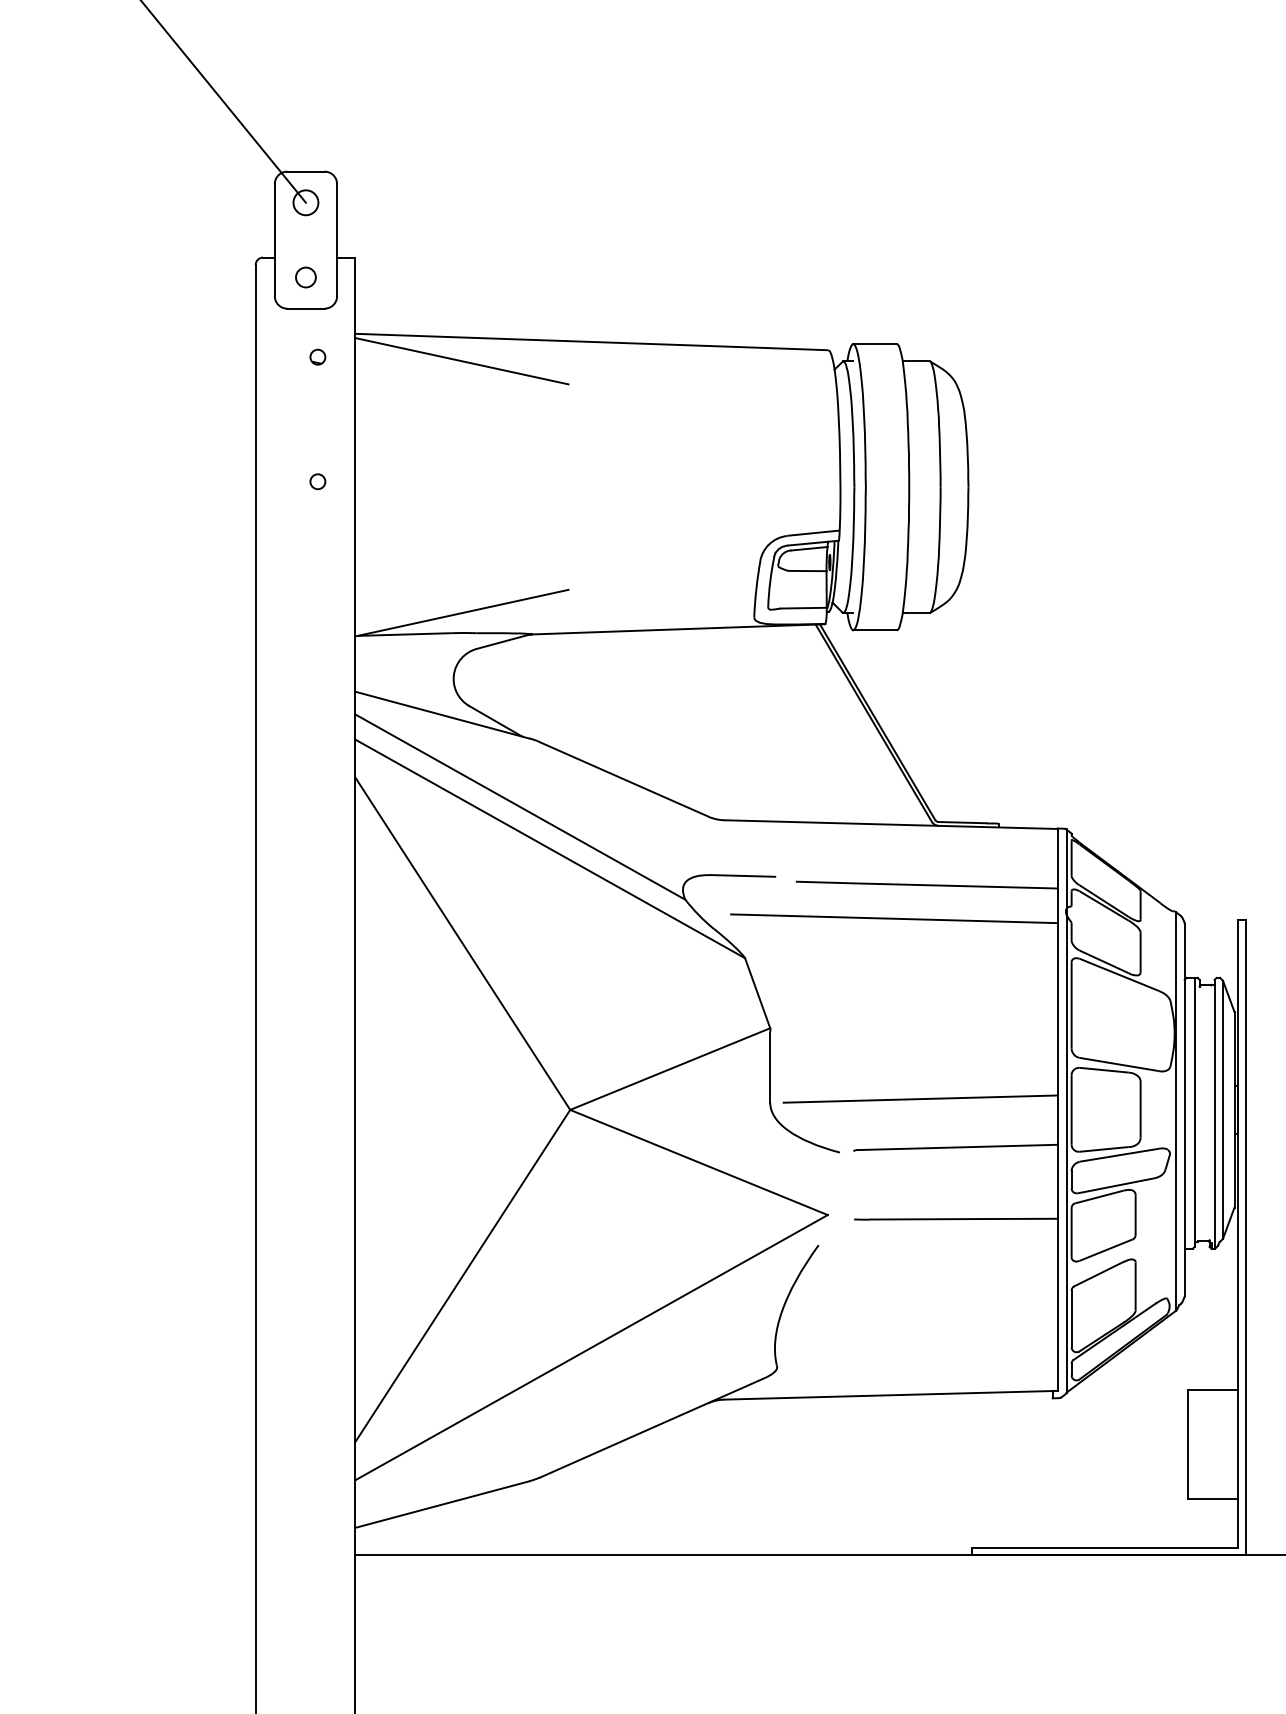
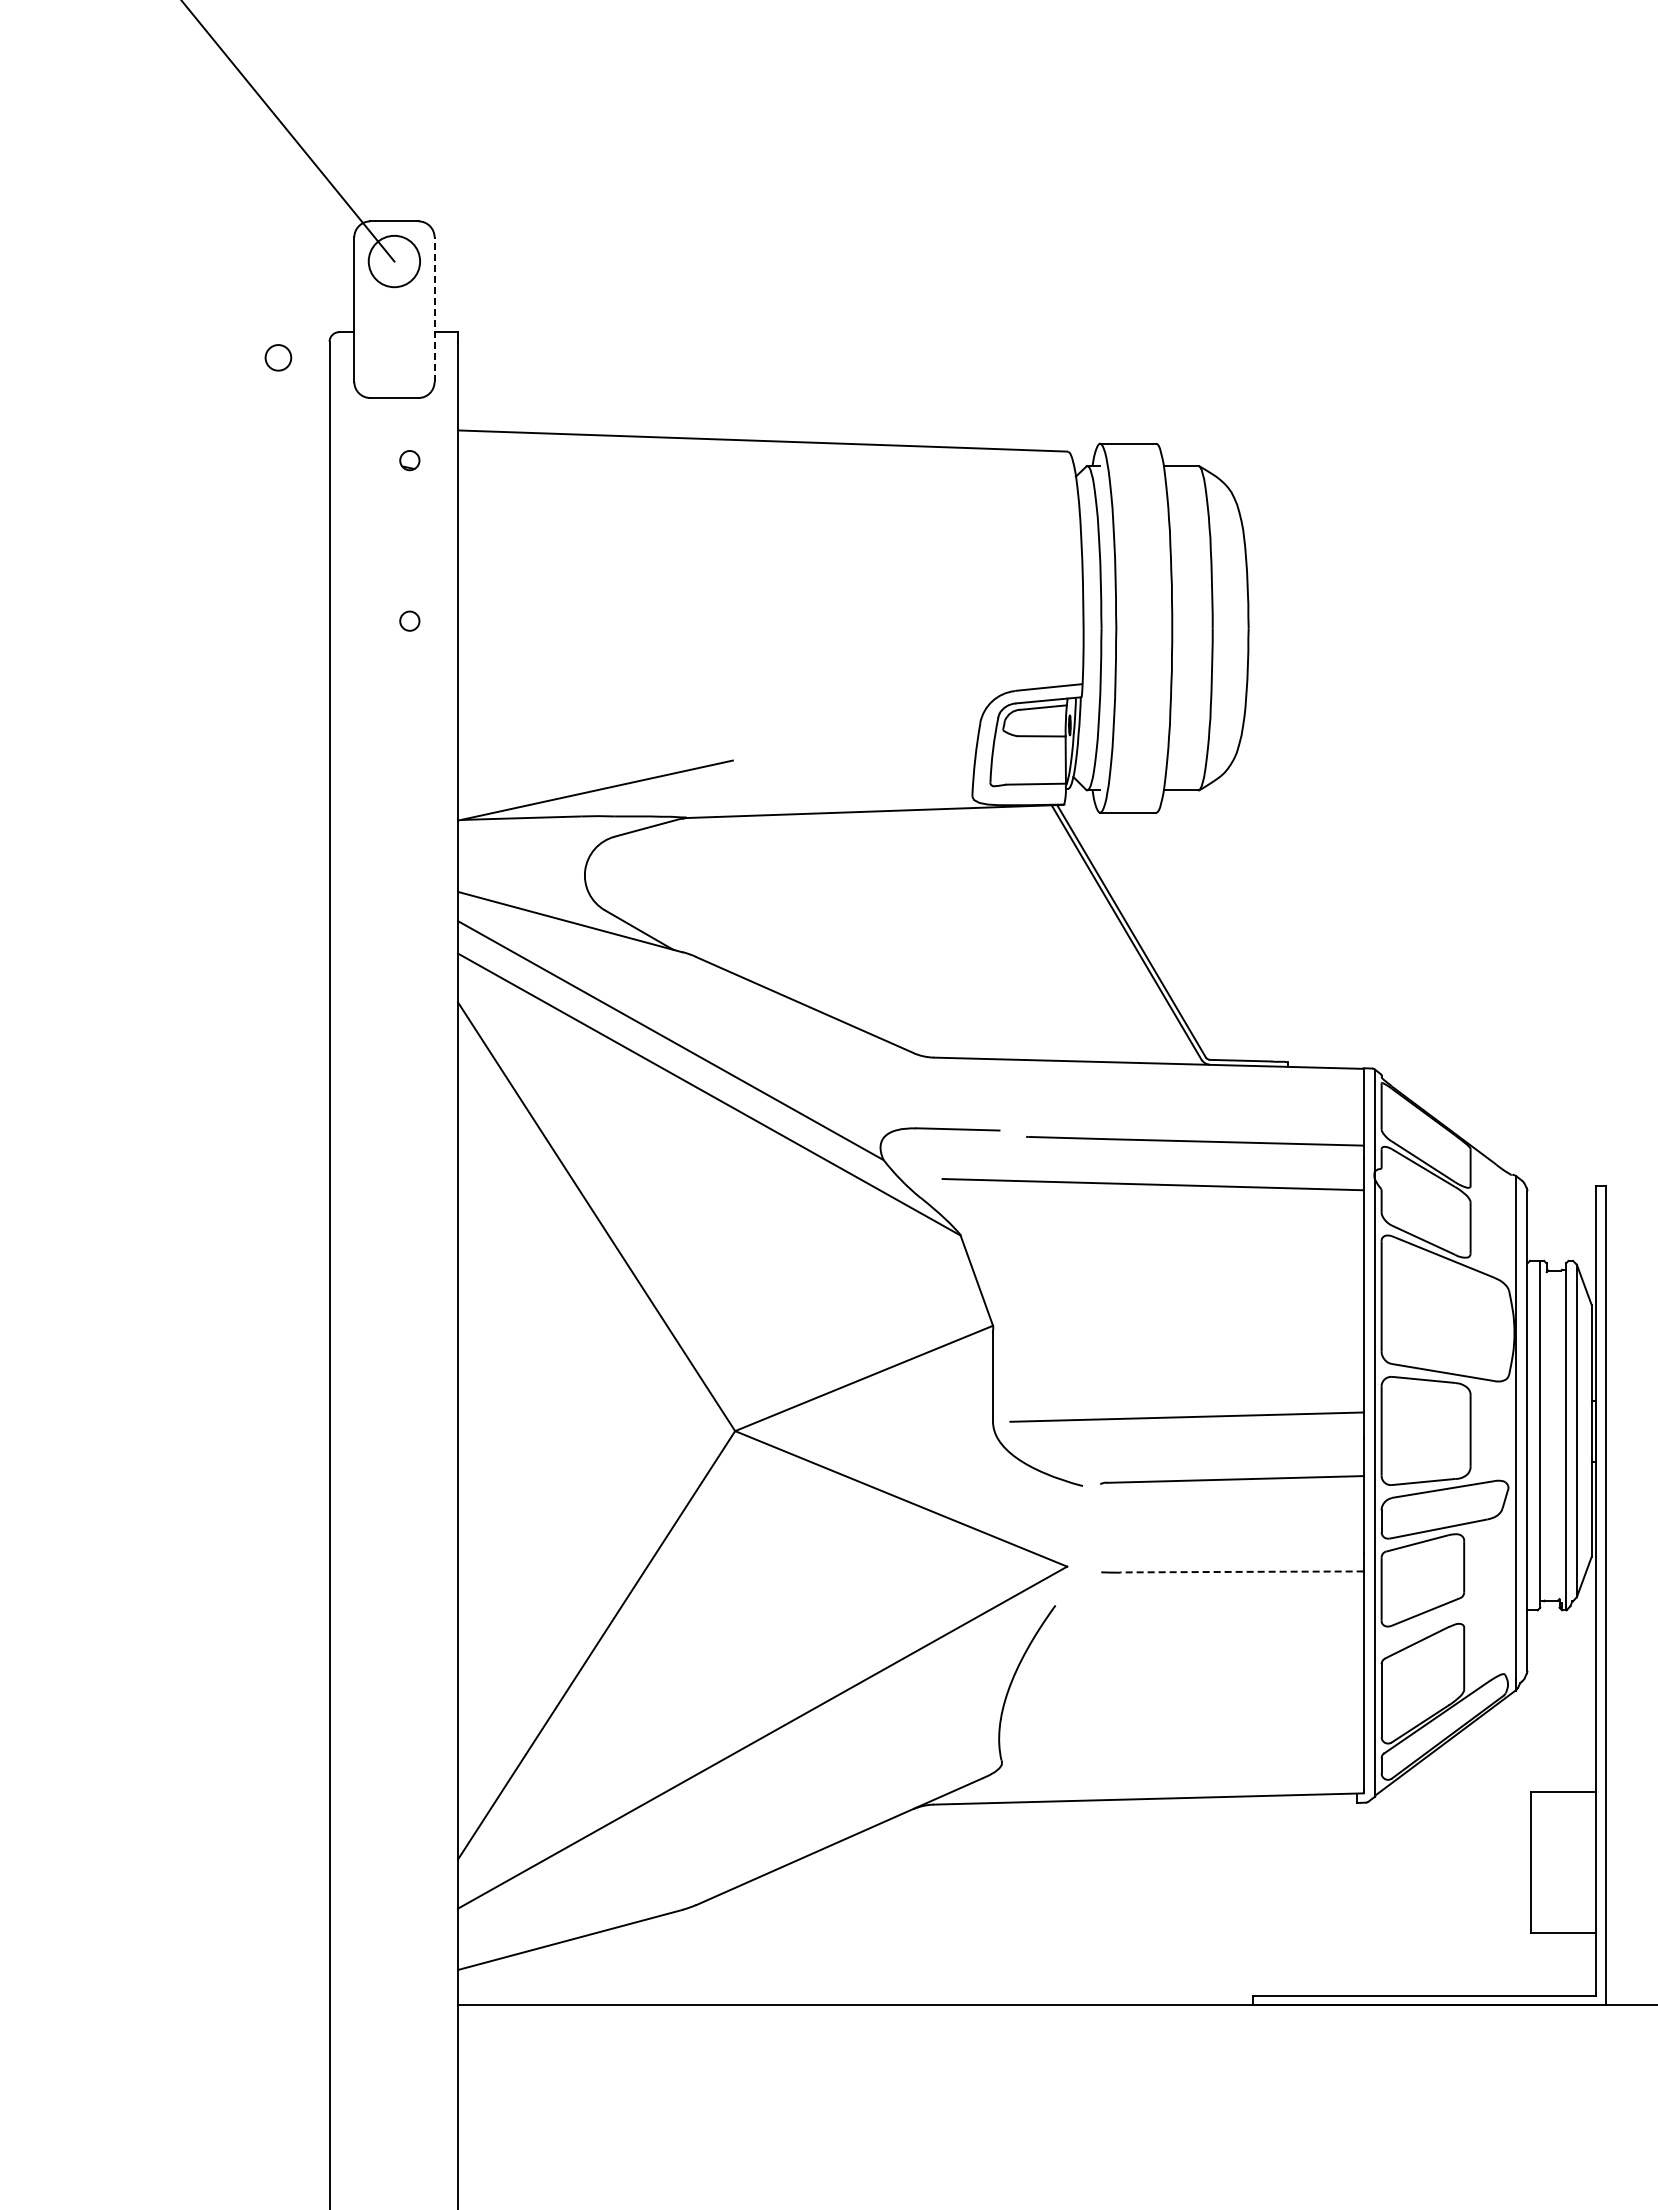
circle: (306, 202) -> (394, 261), size x1.6
line: (337, 240) -> (434, 309), solid -> dashed
circle: (306, 277) -> (278, 357), moved
line: (461, 361) -> (595, 465), removed
line: (963, 1218) -> (1242, 1571), solid -> dashed

